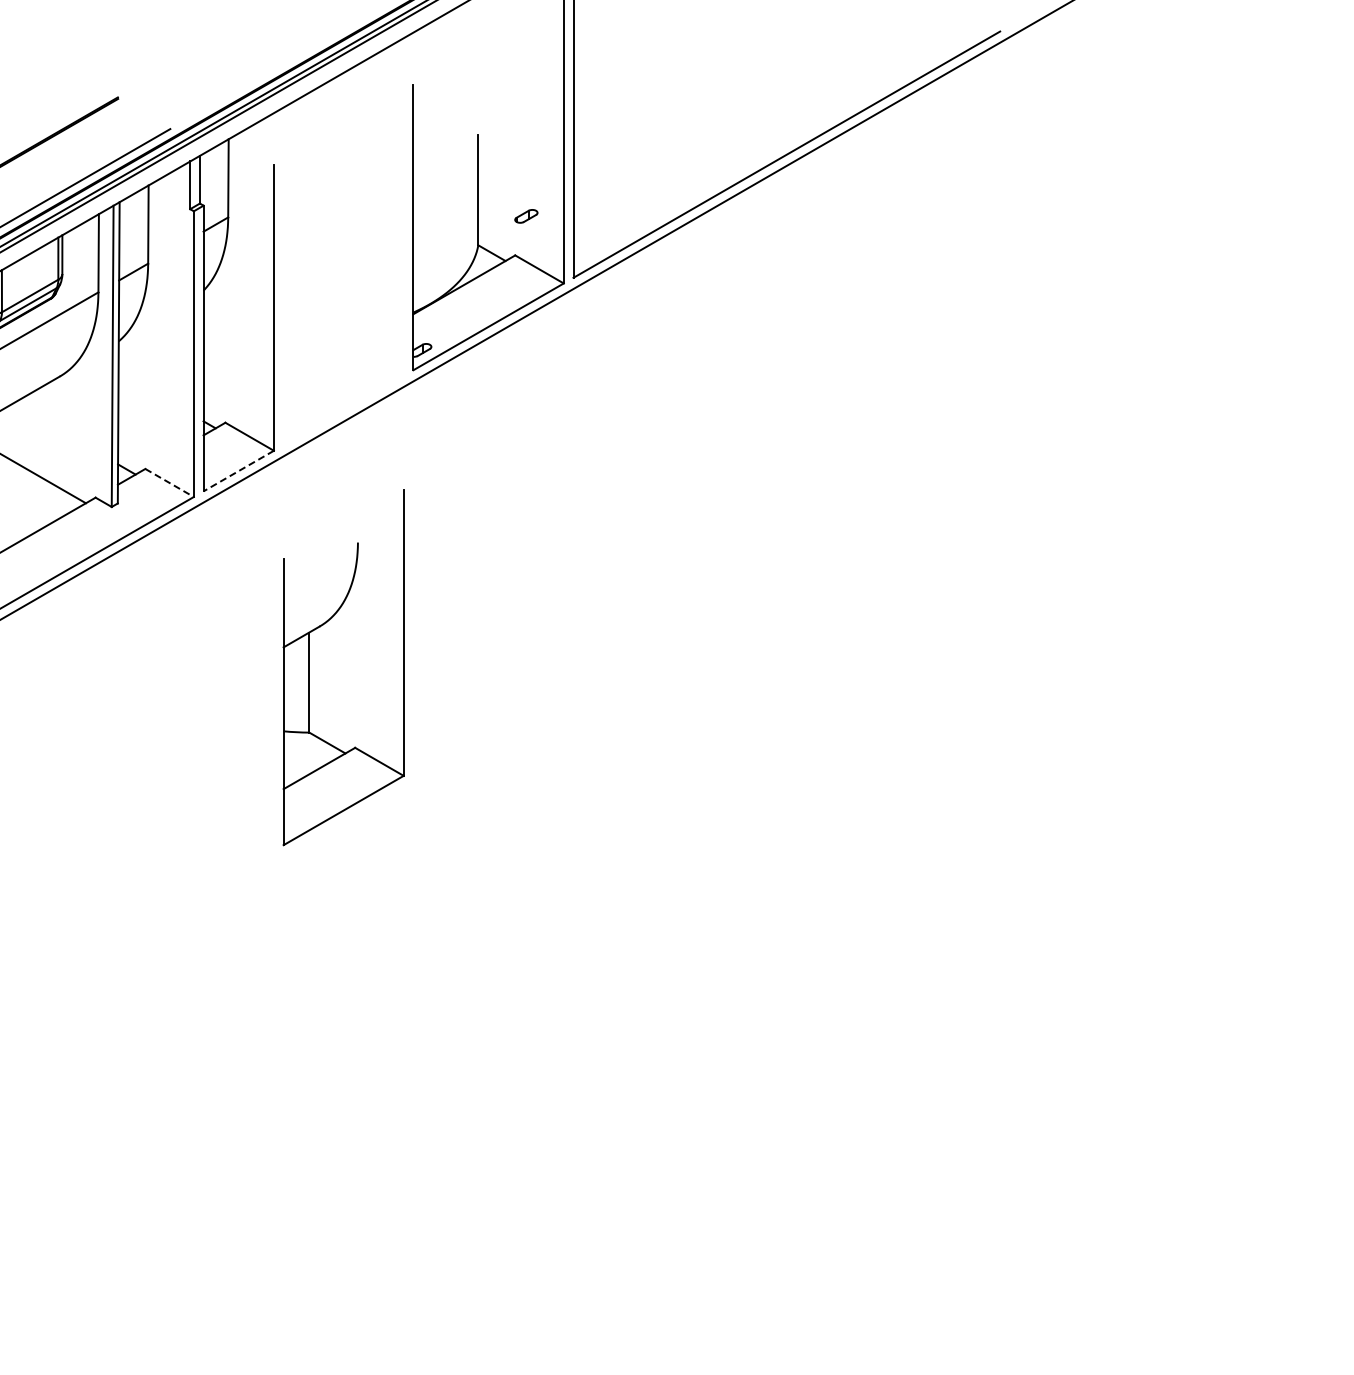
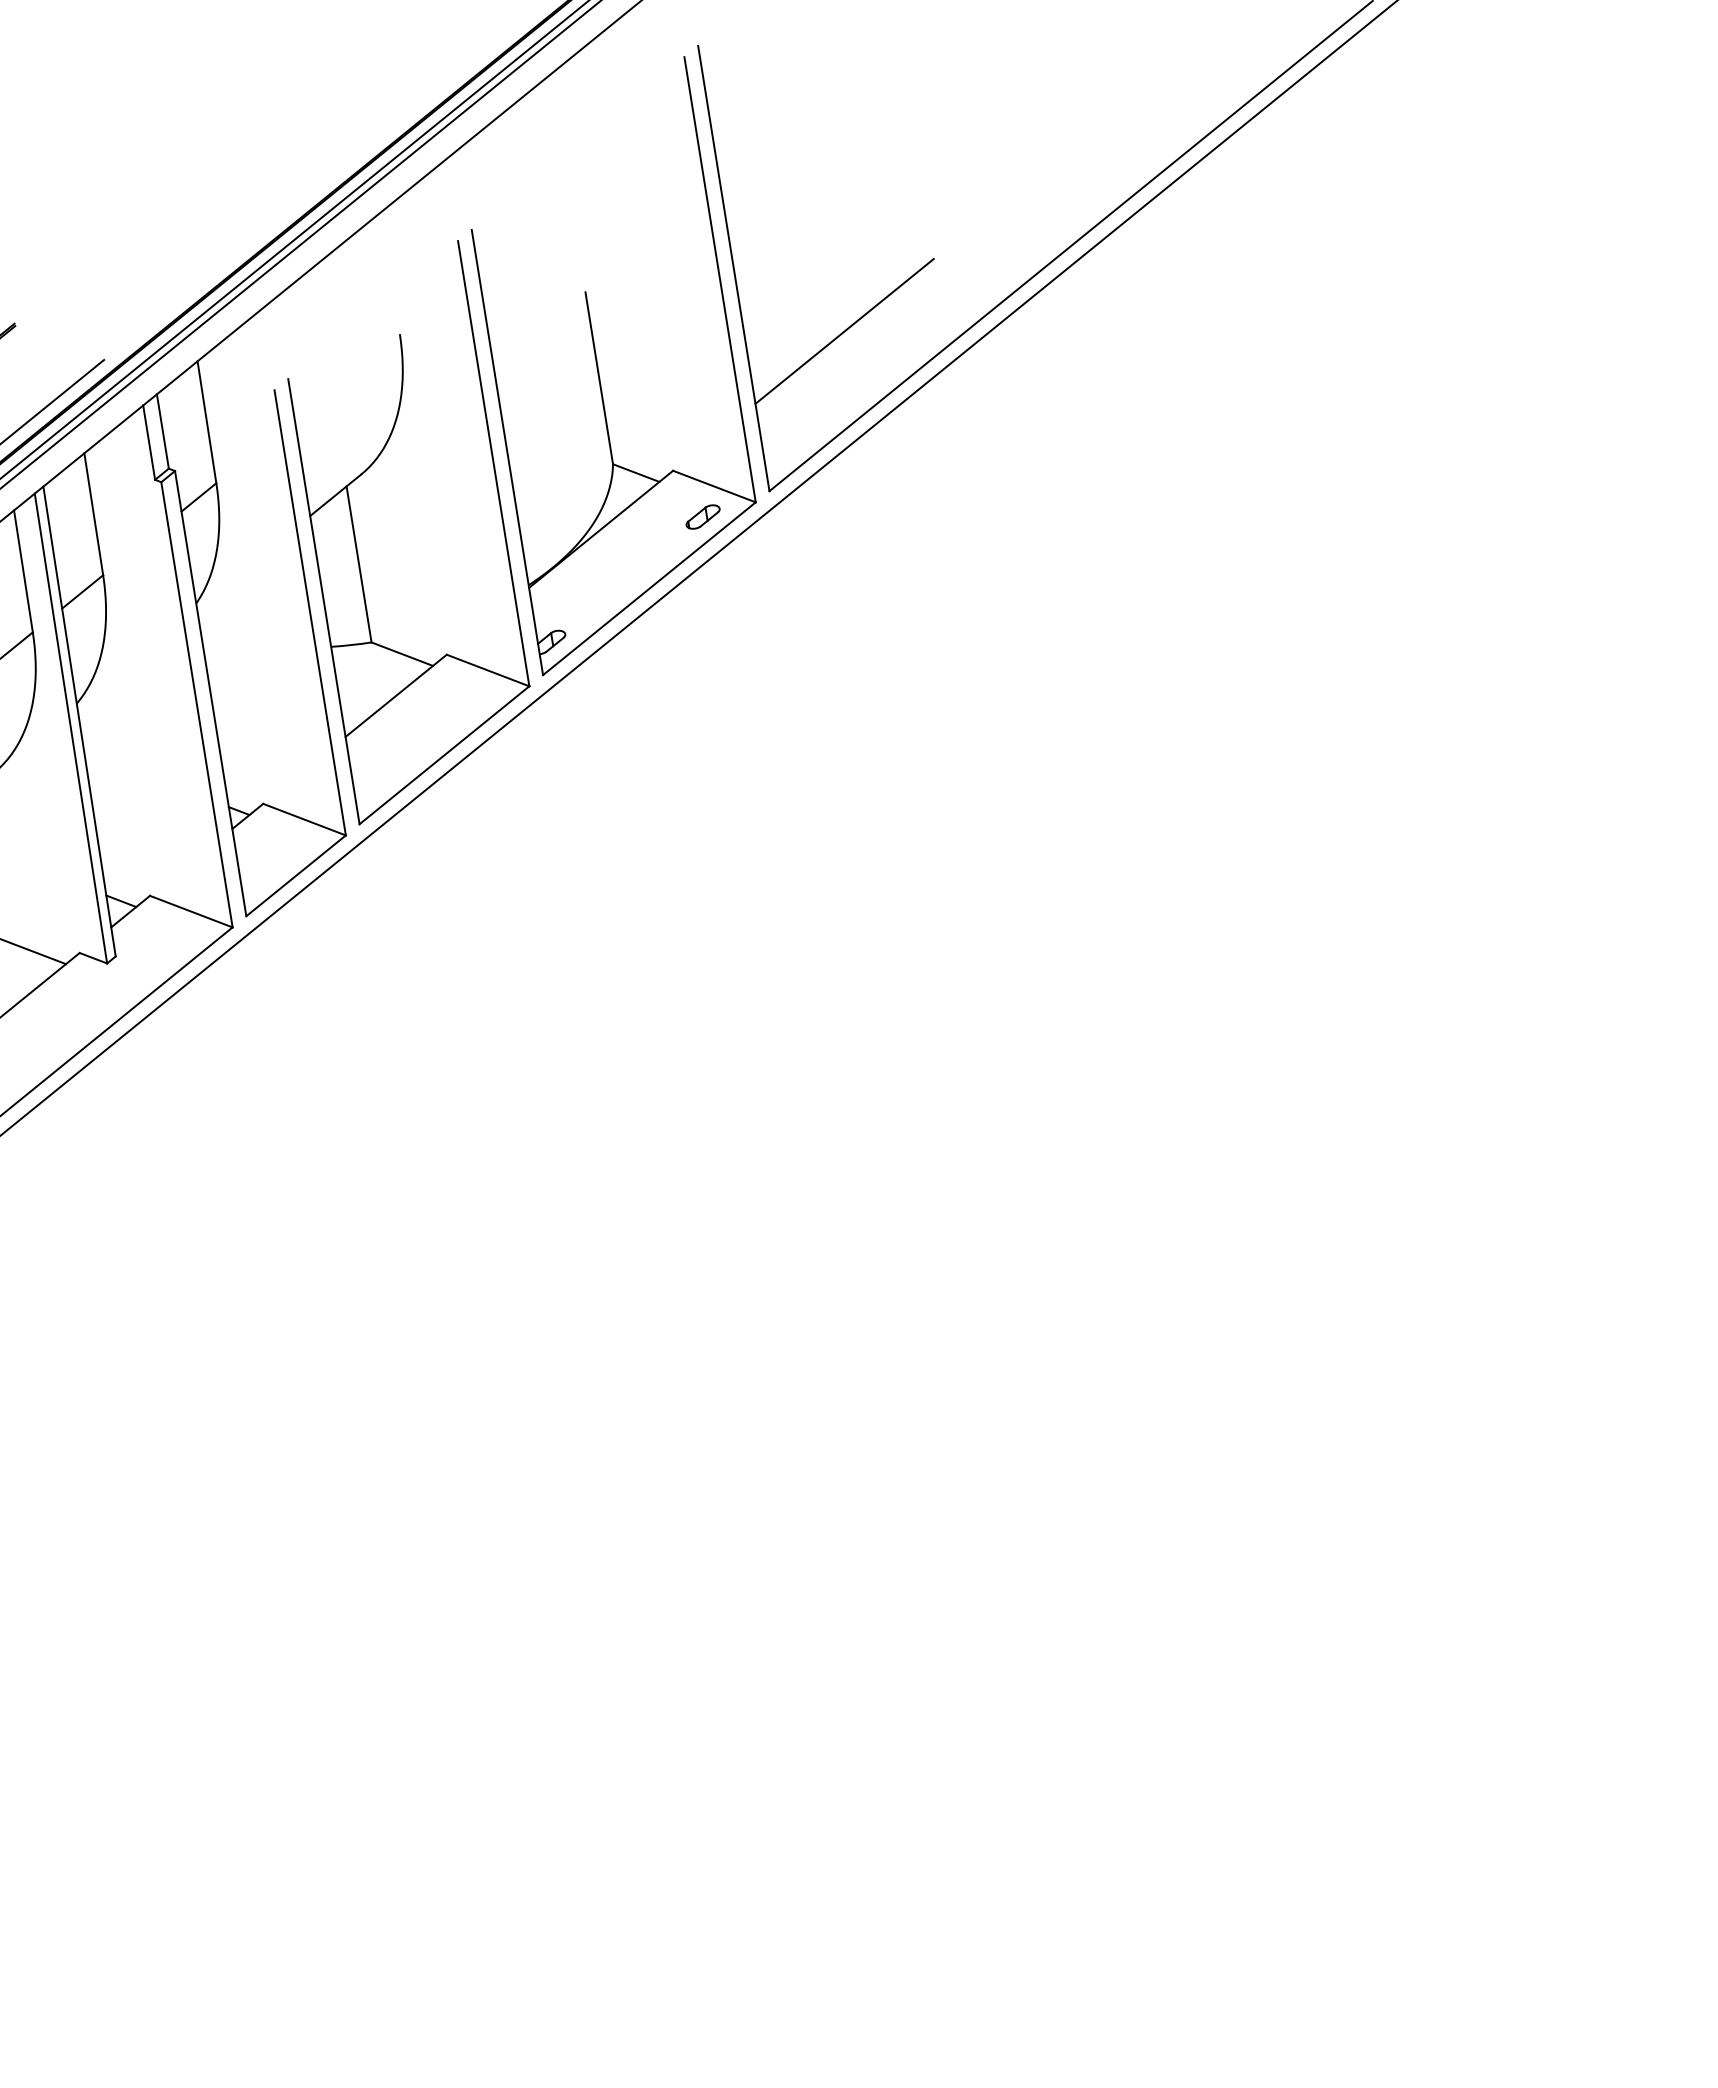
line: (636, 185) -> (844, 331), added
part: (526, 216) -> (703, 517), moved
line: (238, 471) -> (295, 876), dashed -> solid
line: (170, 483) -> (192, 912), dashed -> solid
part: (309, 667) -> (355, 540), moved

